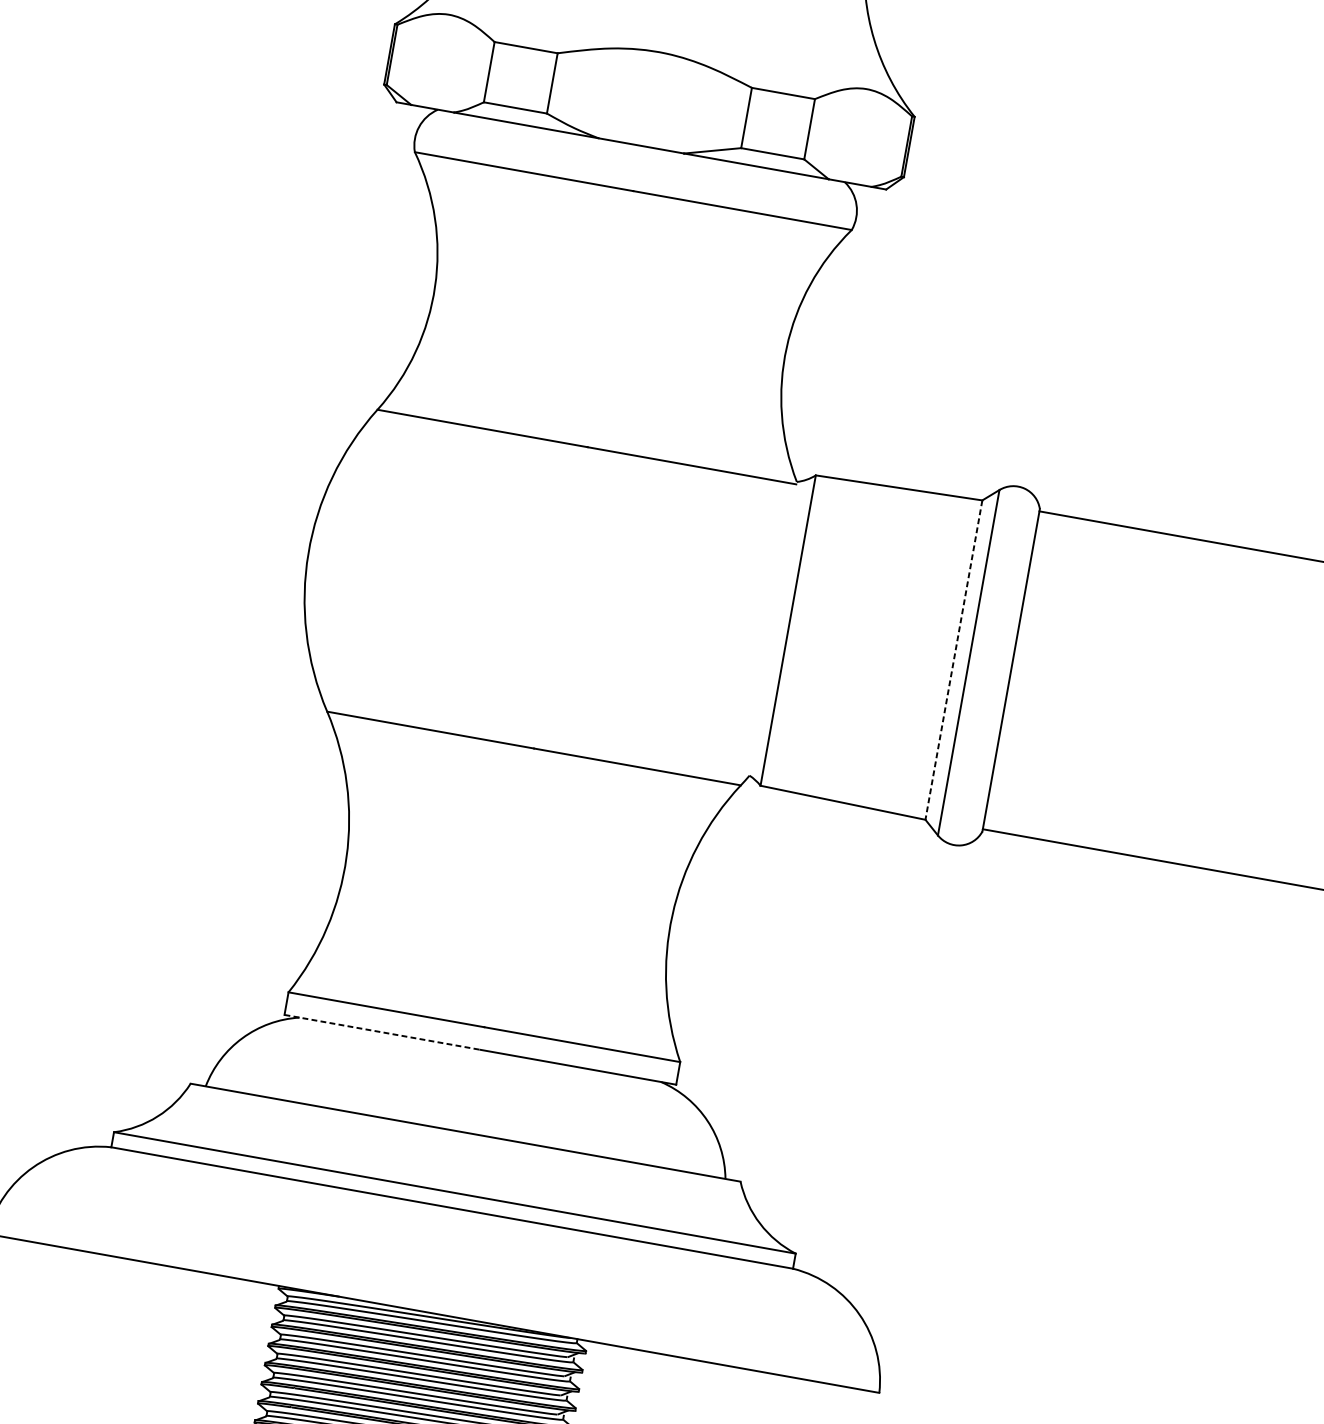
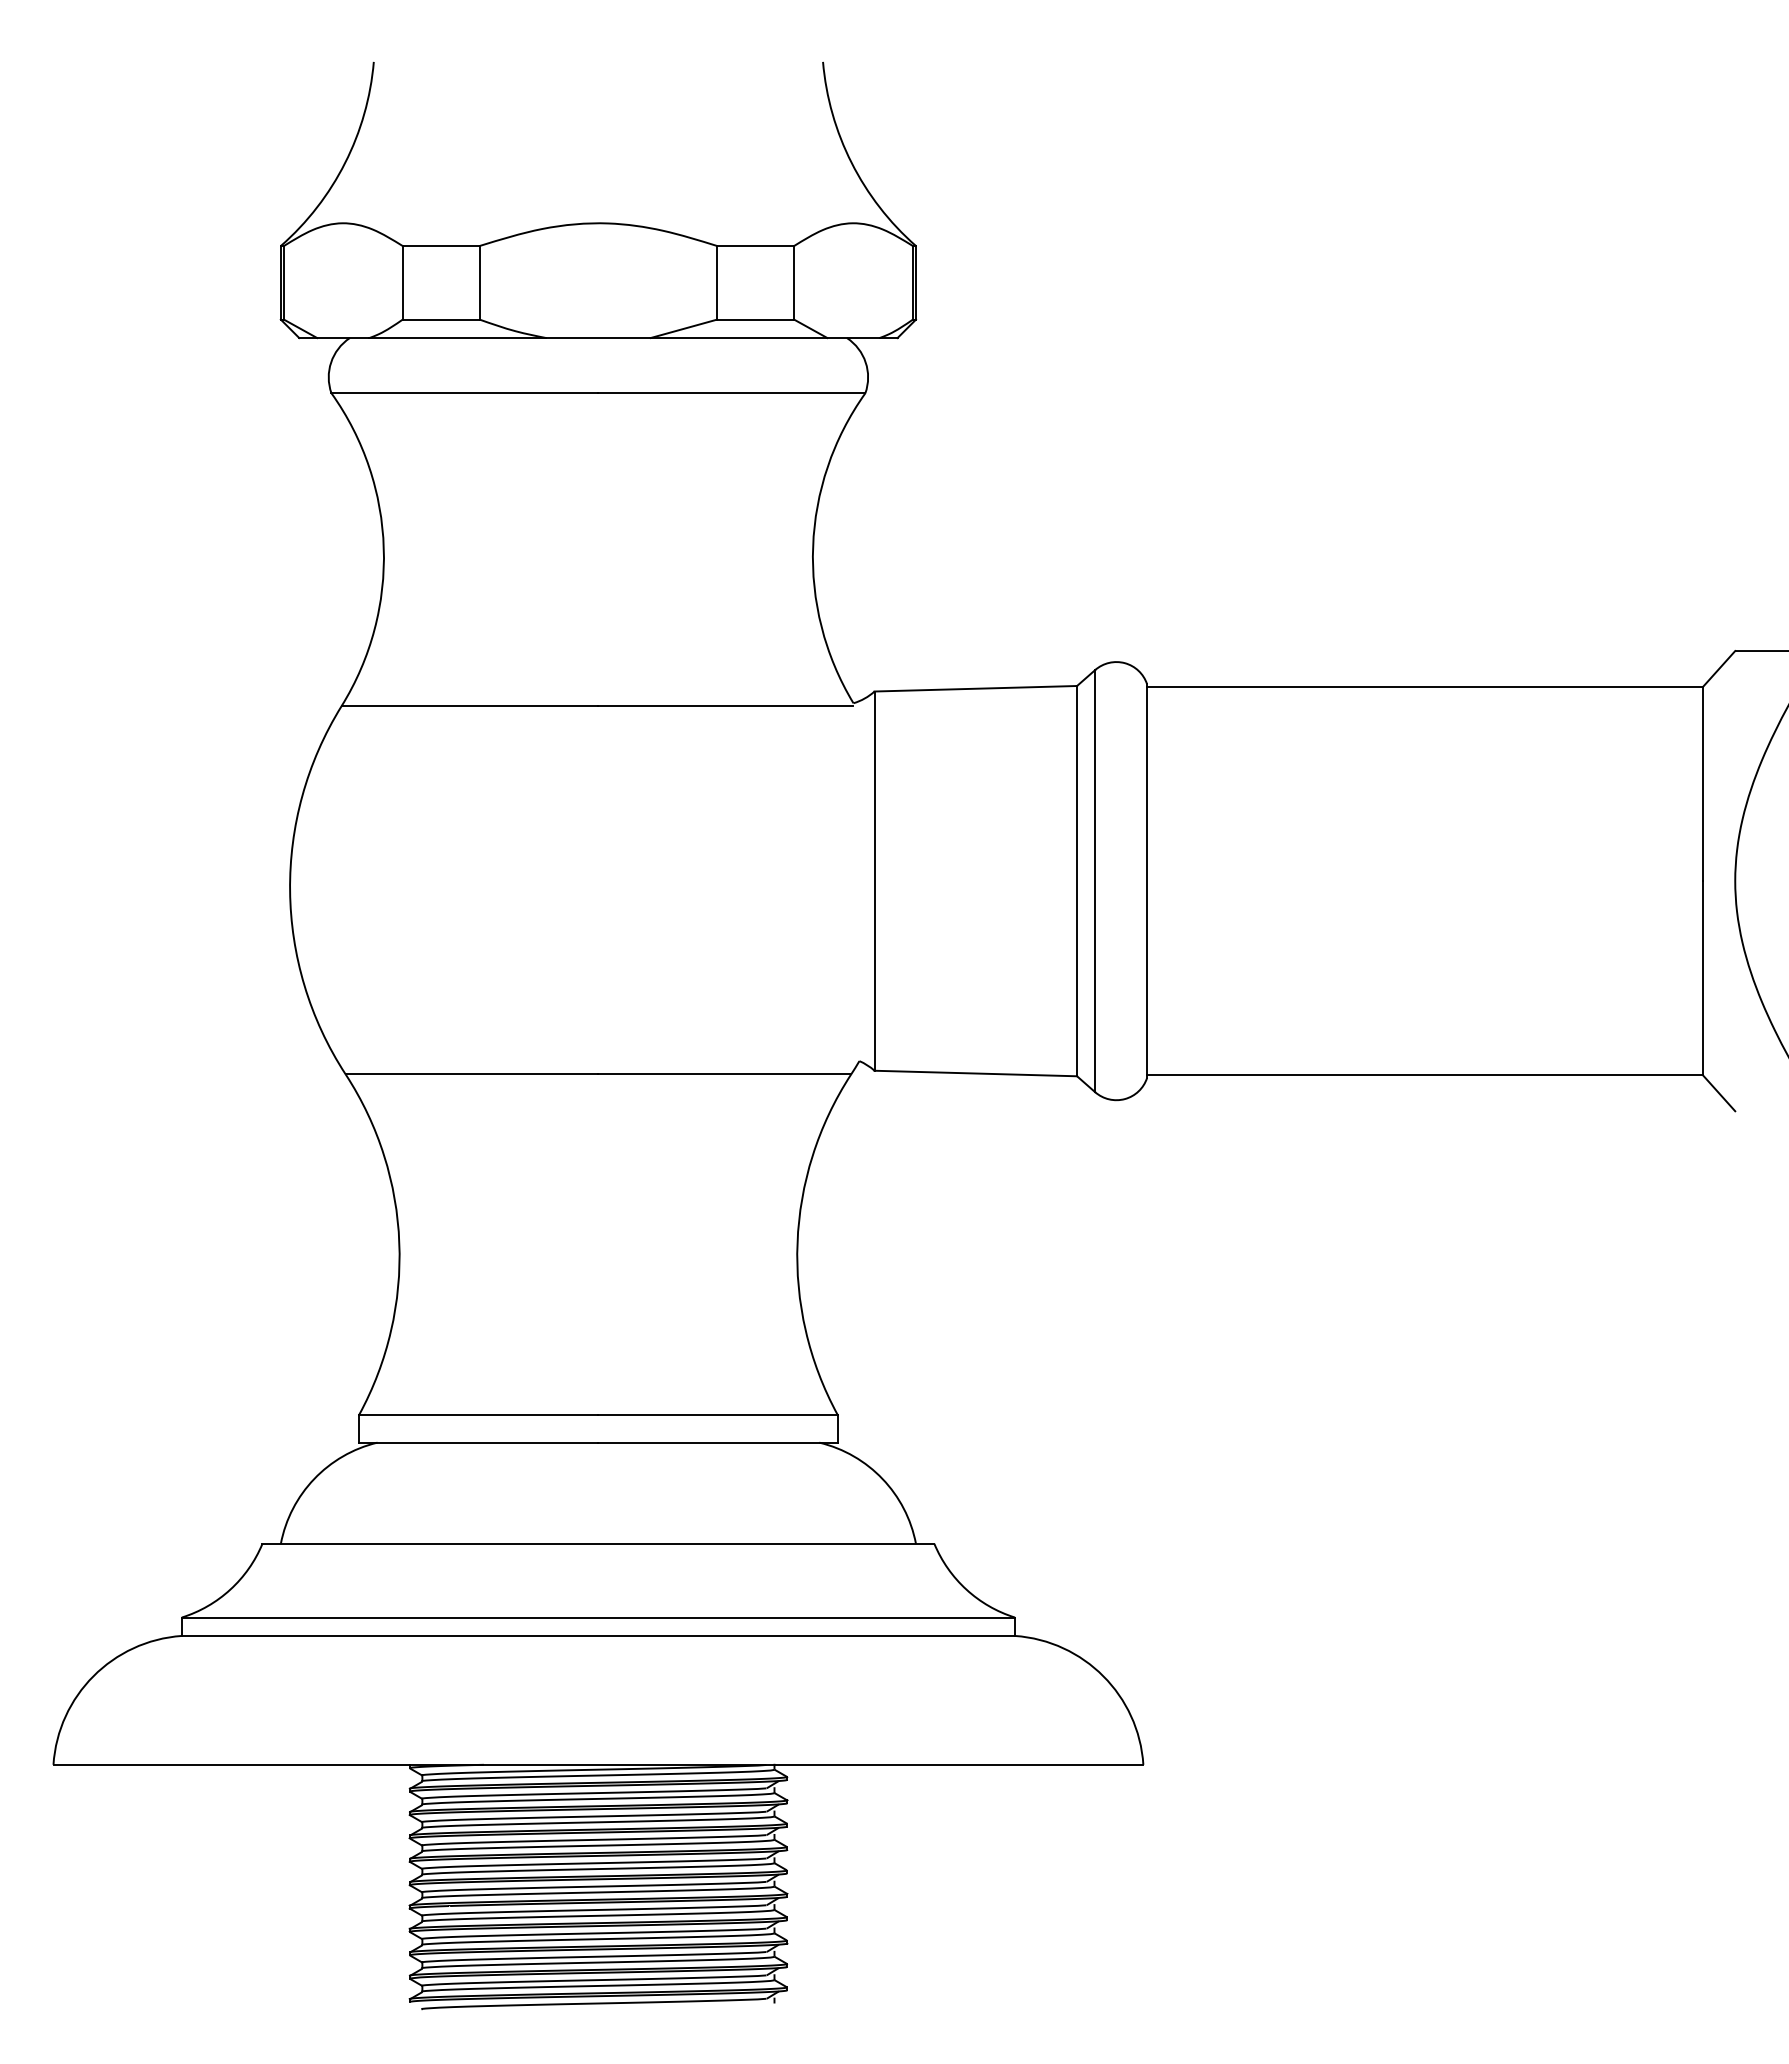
line: (954, 660) -> (1077, 881), dashed -> solid
line: (382, 1032) -> (478, 1442), dashed -> solid

